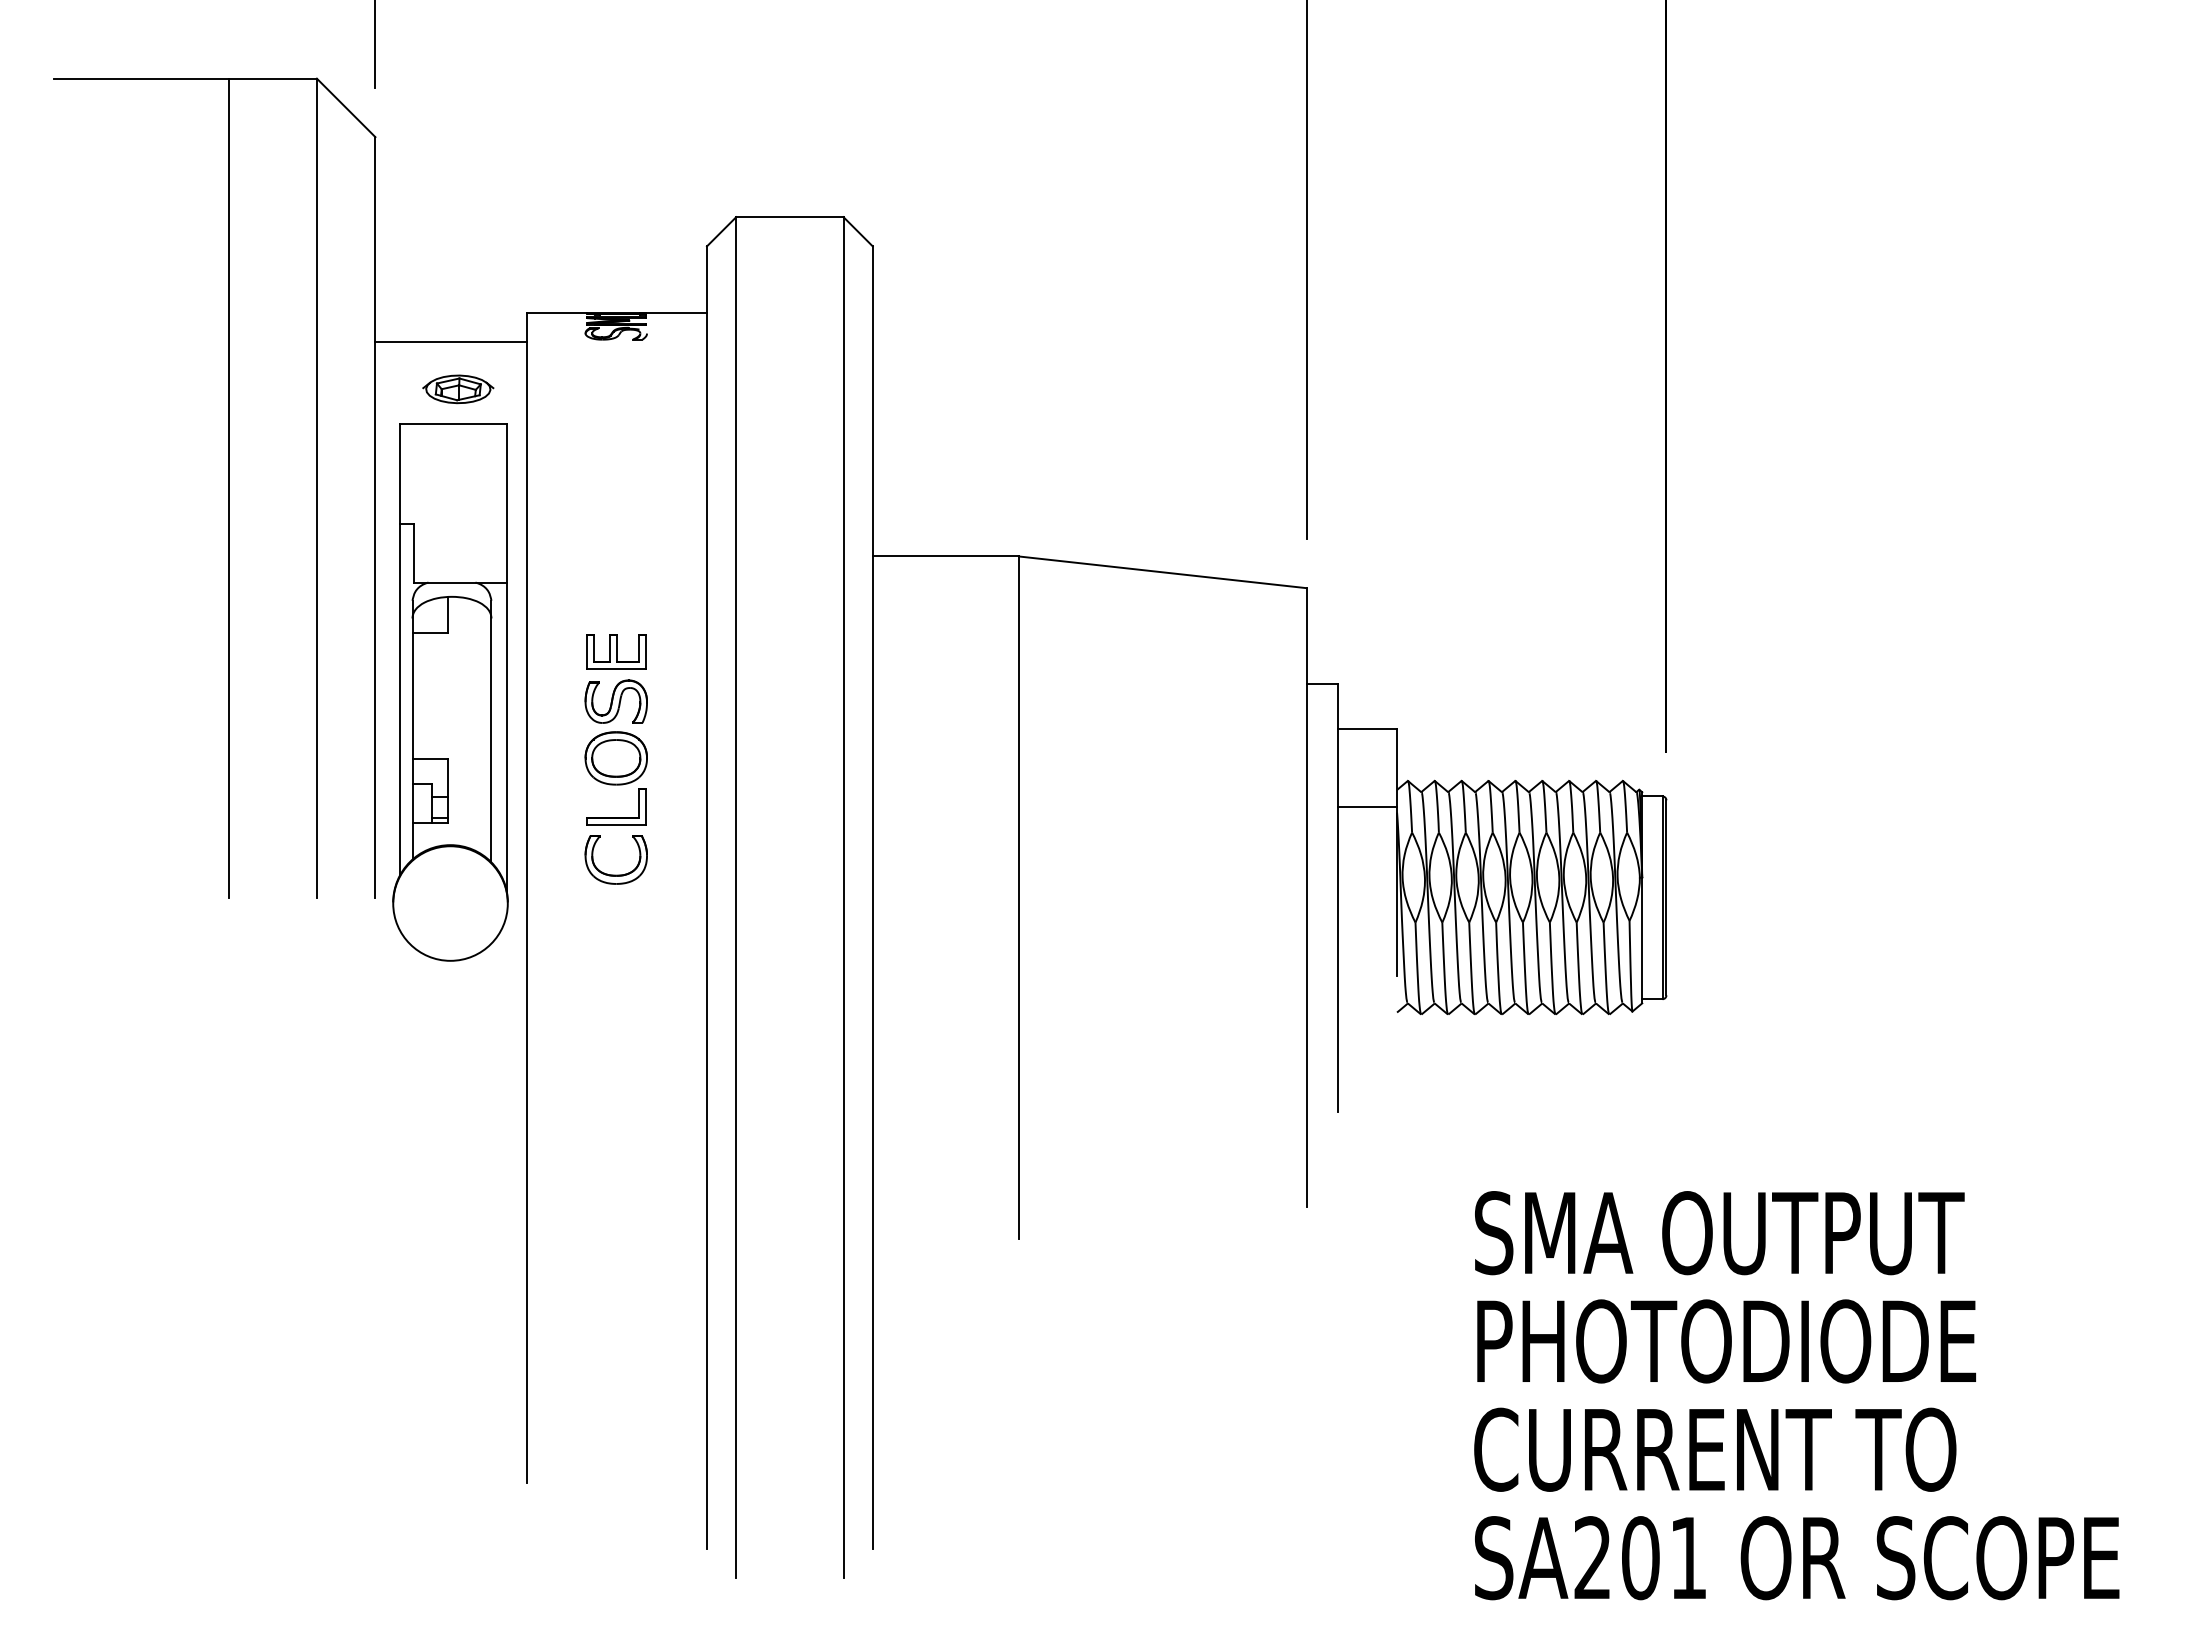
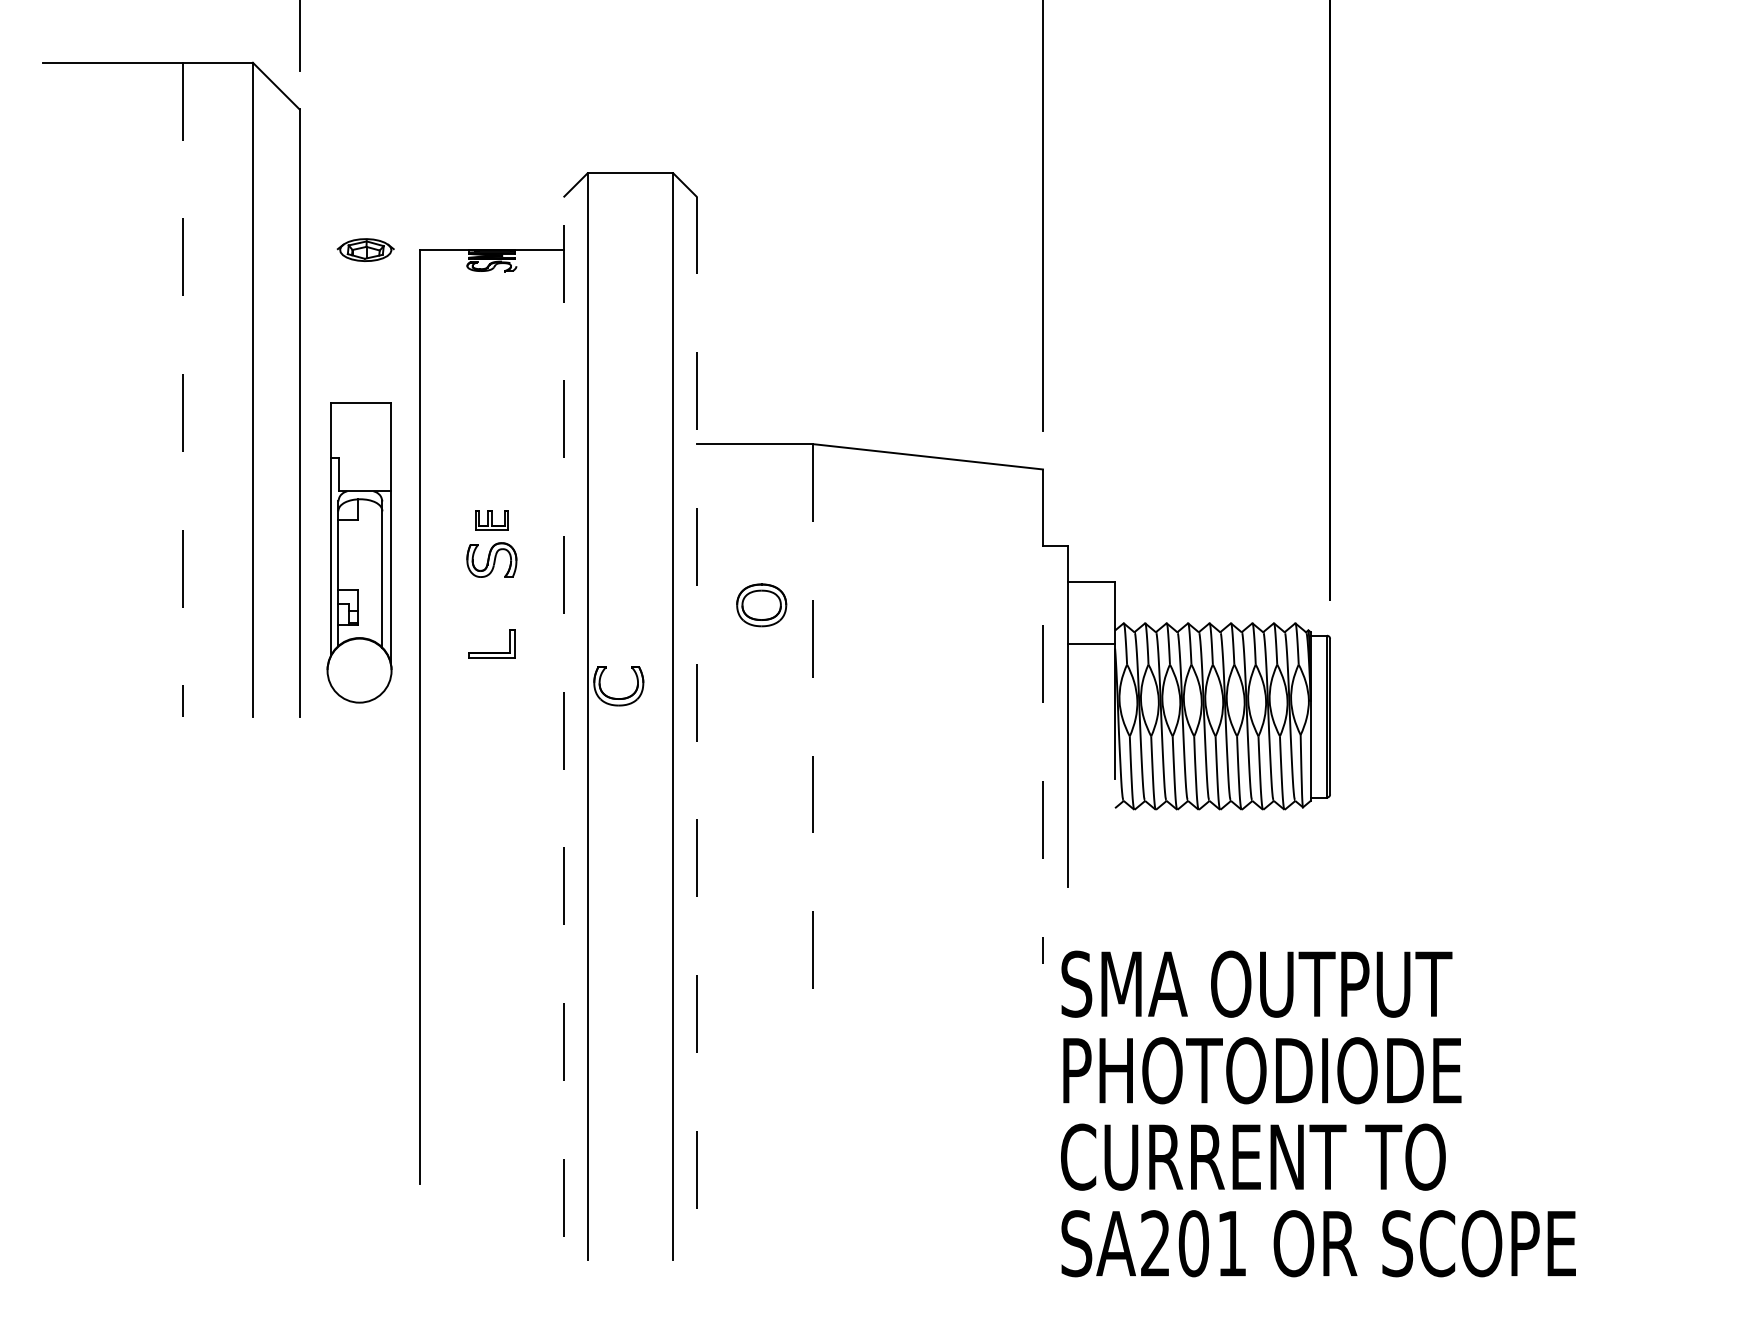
line: (450, 341) -> (359, 272), removed
part: (458, 389) -> (365, 250), moved
line: (229, 488) -> (183, 389), solid -> dashed
part: (616, 651) -> (492, 520), size x0.7
part: (450, 692) -> (359, 552), size x0.7
part: (615, 758) -> (761, 605), moved
part: (615, 874) -> (618, 698), moved
line: (707, 897) -> (564, 716), solid -> dashed
line: (1306, 897) -> (1042, 716), solid -> dashed
line: (872, 898) -> (696, 717), solid -> dashed
line: (1019, 898) -> (813, 717), solid -> dashed
text: (1796, 1395) -> (1318, 1113), moved

